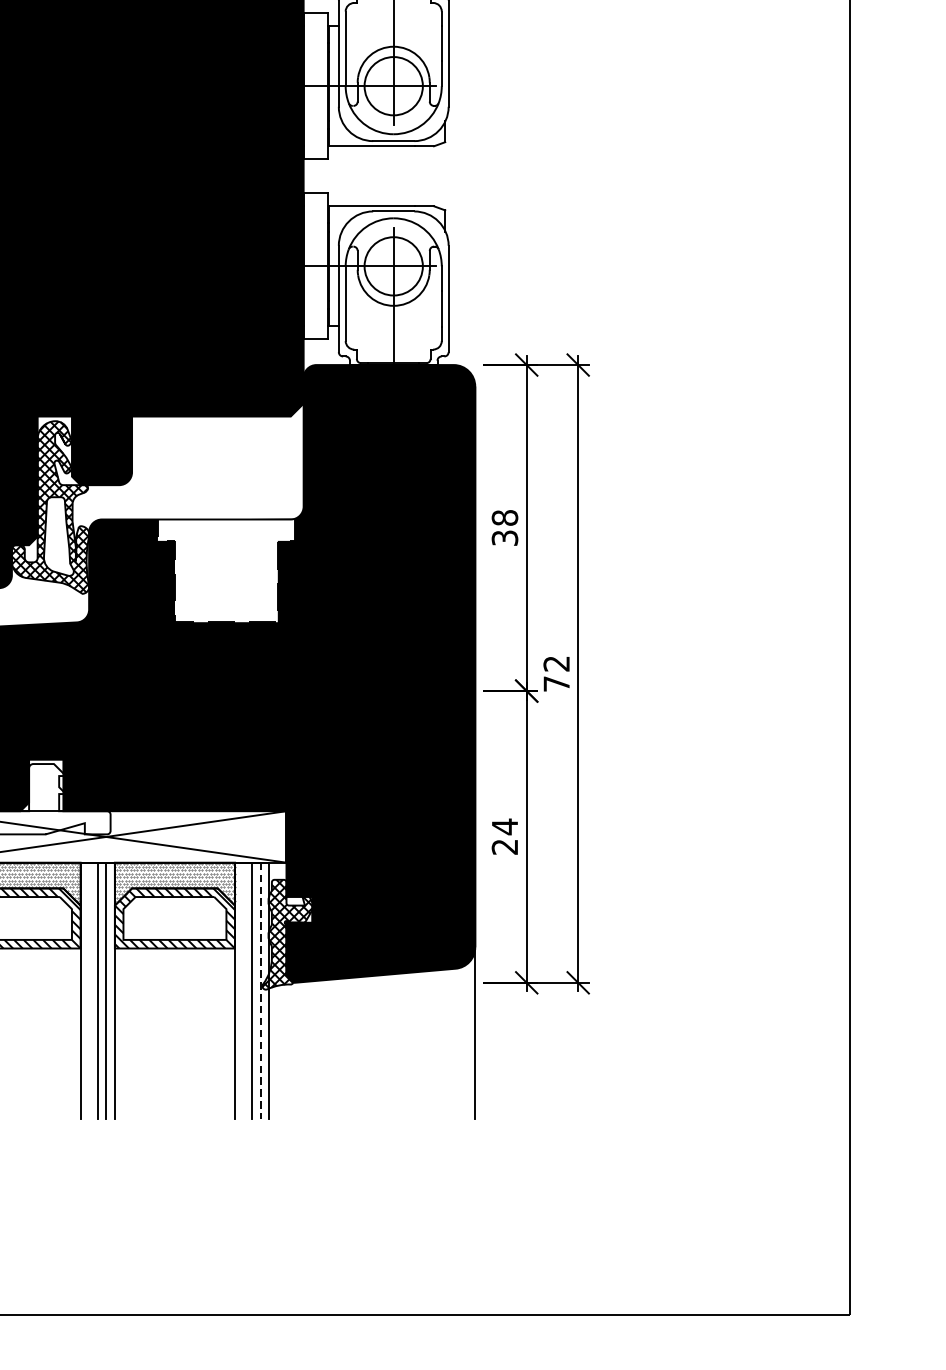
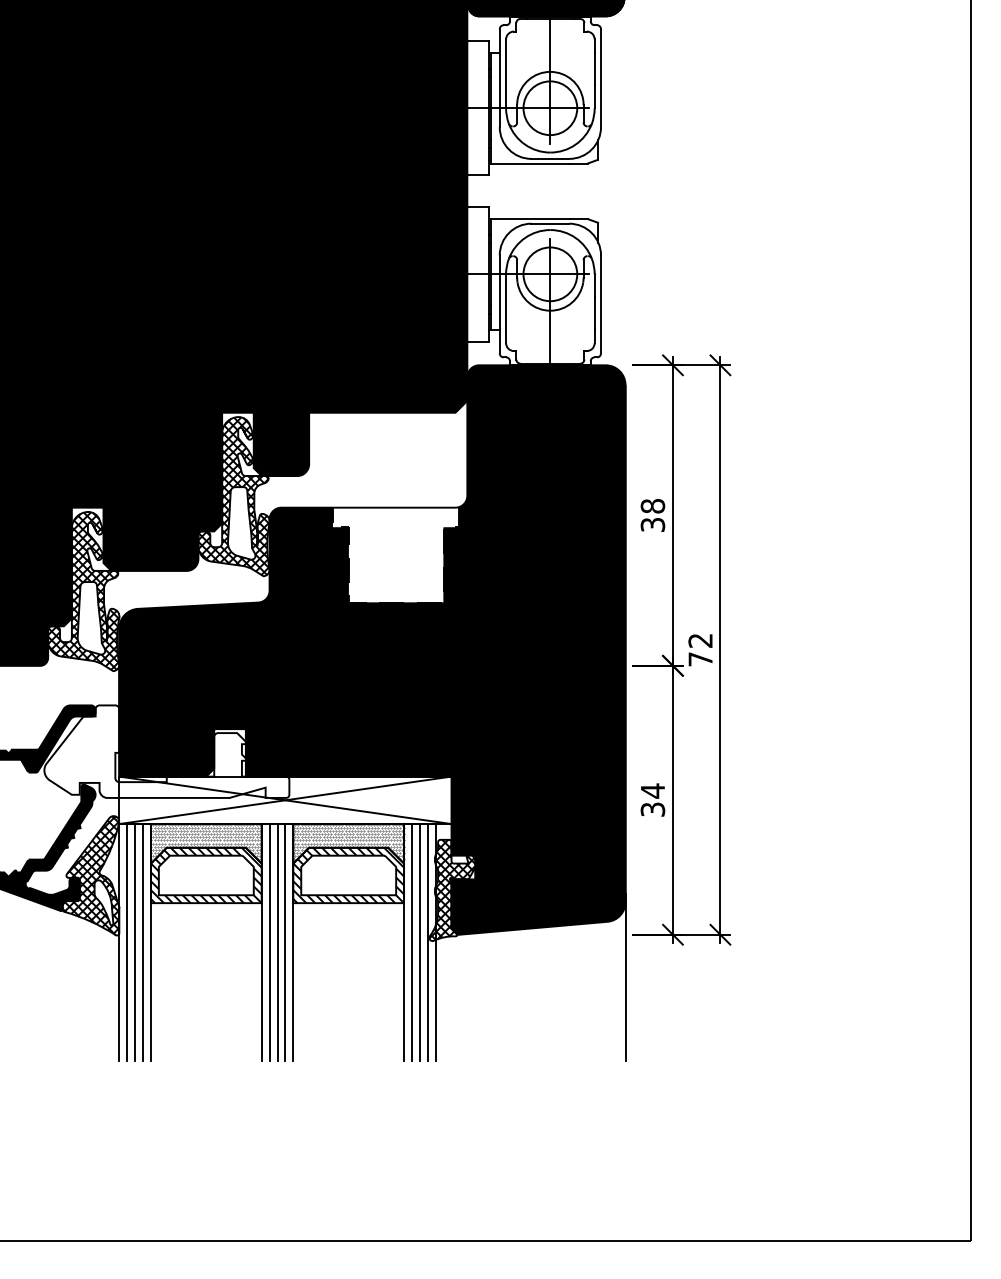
text: (505, 846) -> (653, 809), 24 -> 34
line: (89, 991) -> (269, 942), added
line: (243, 991) -> (411, 942), added
line: (260, 991) -> (427, 942), dashed -> solid

